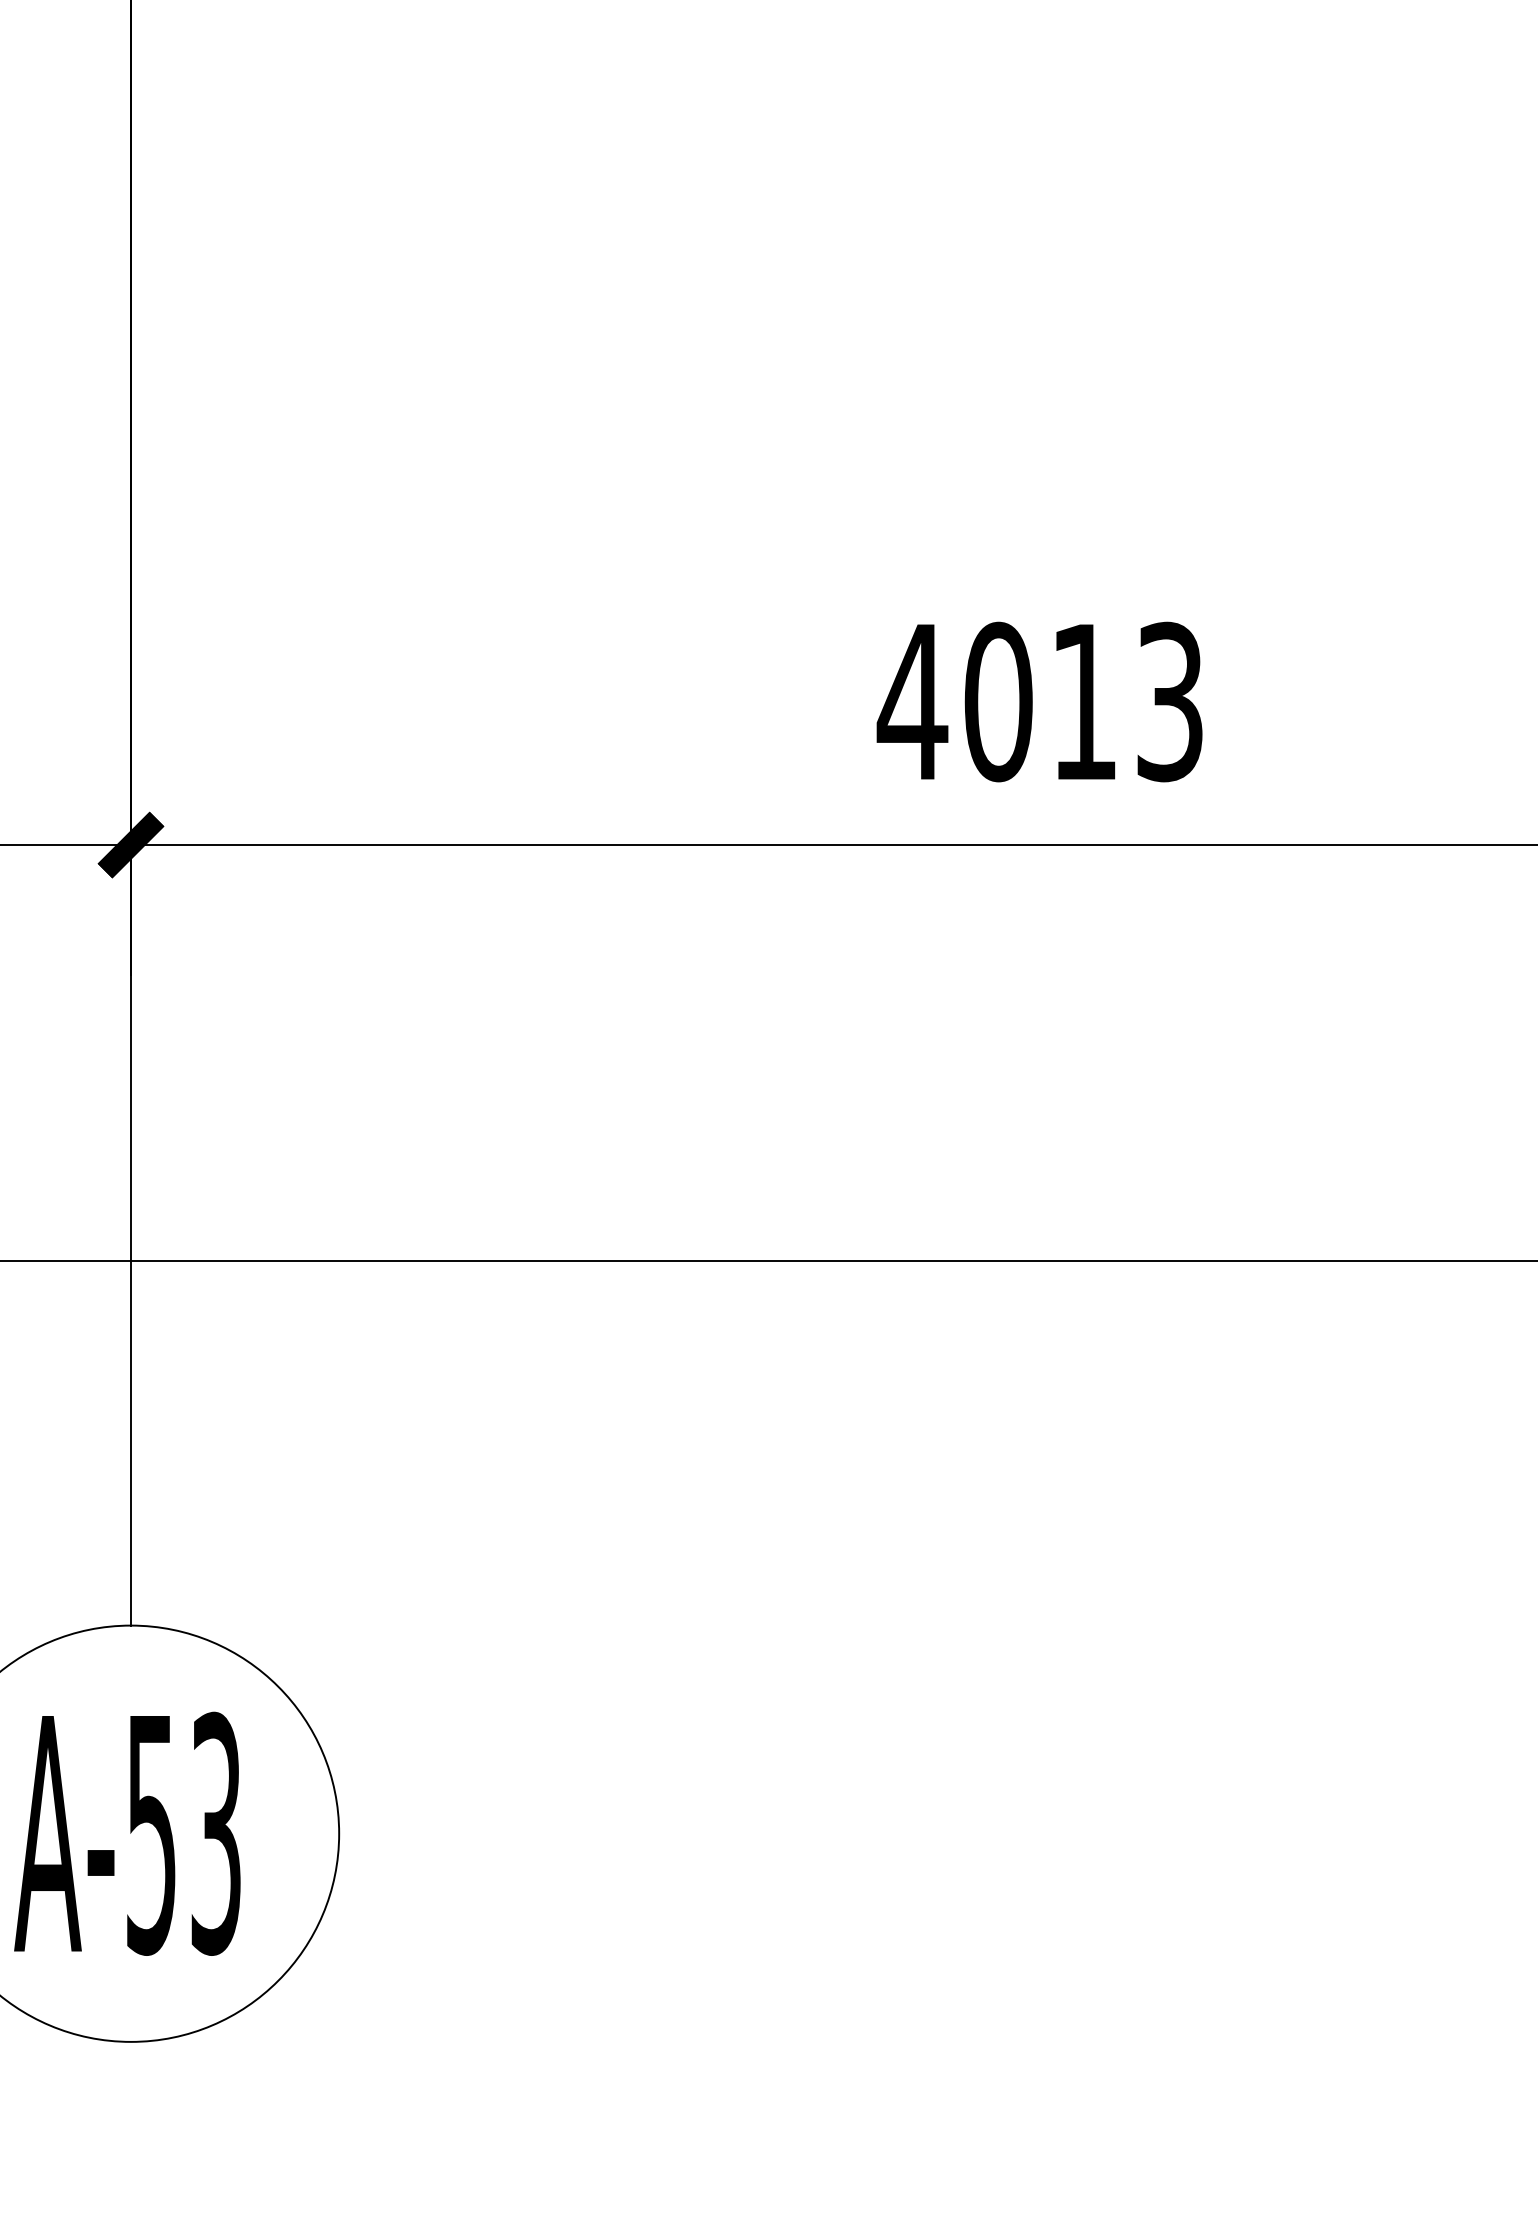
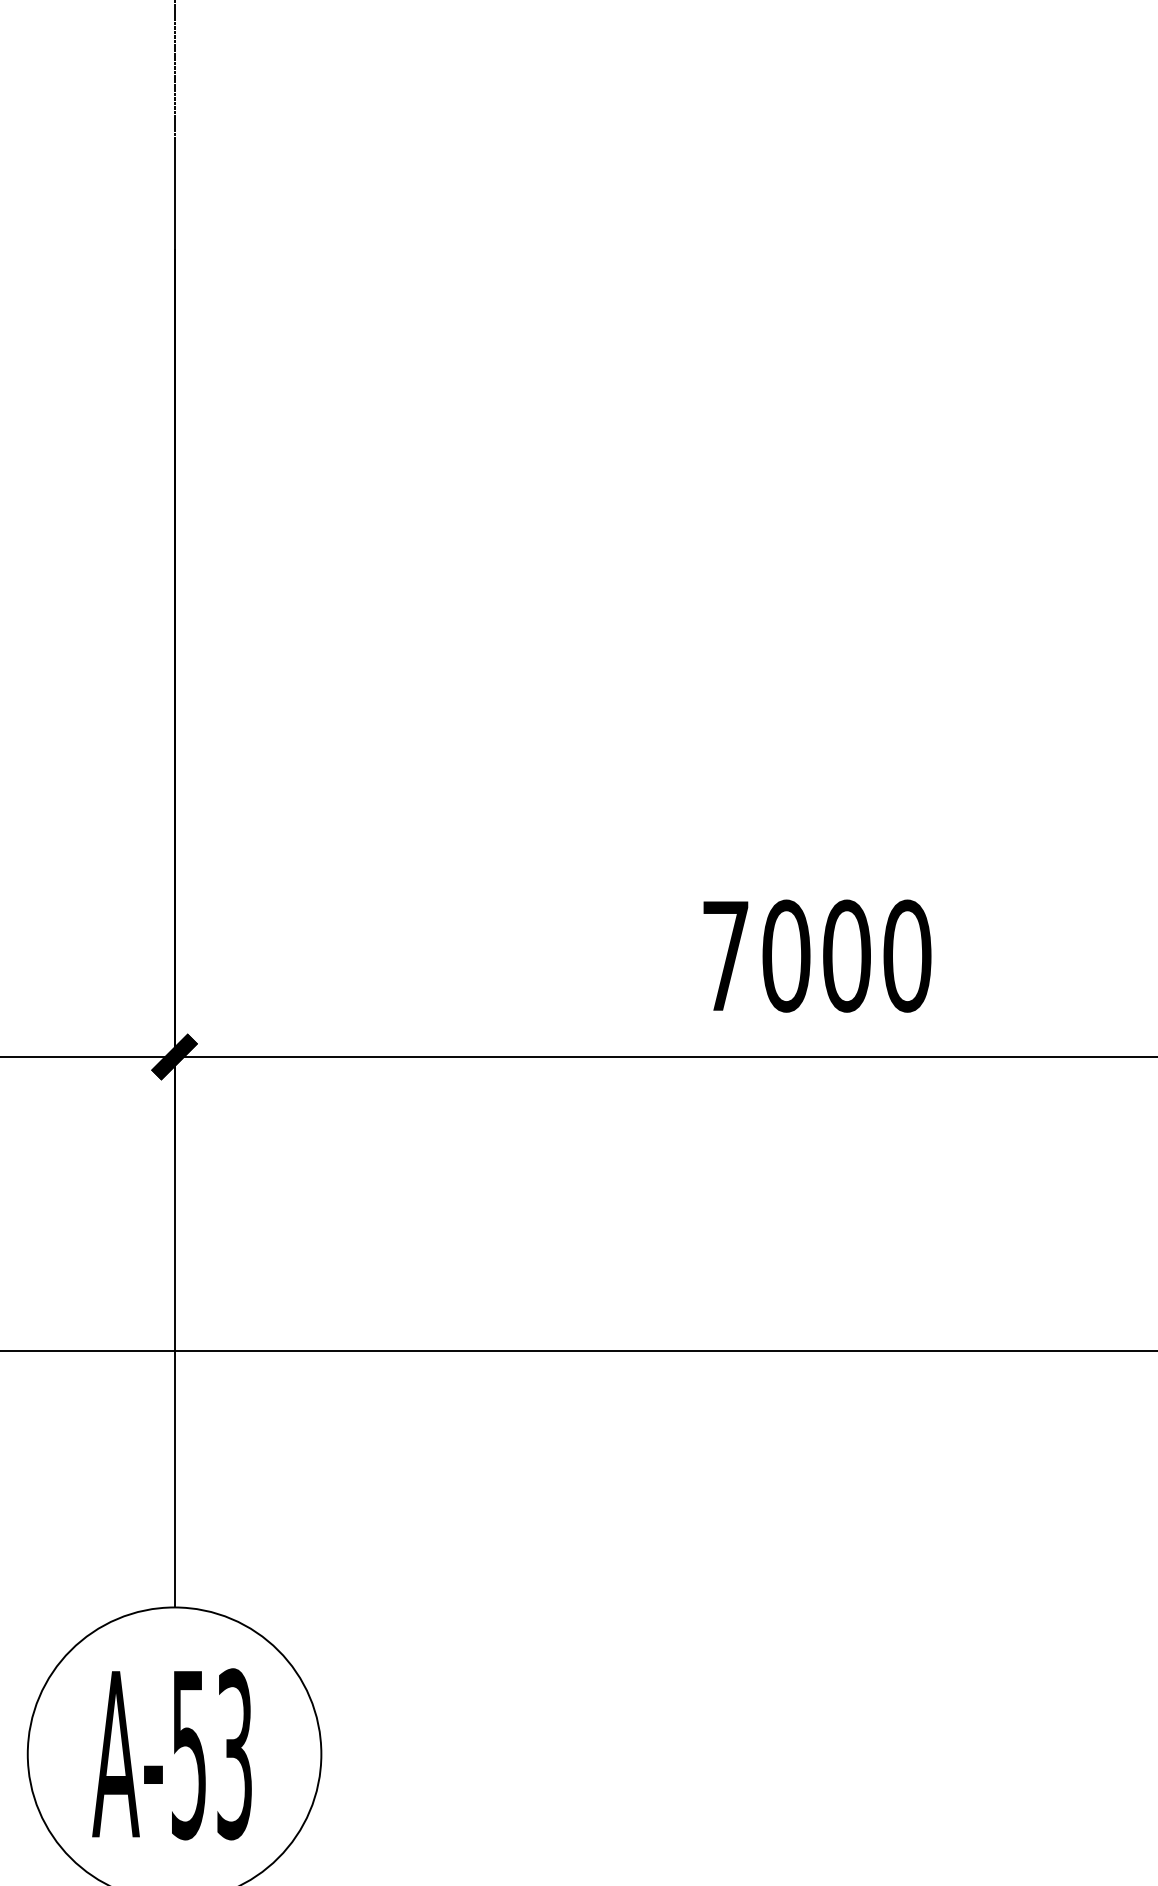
text: (1039, 701) -> (815, 955), 4013 -> 7000

